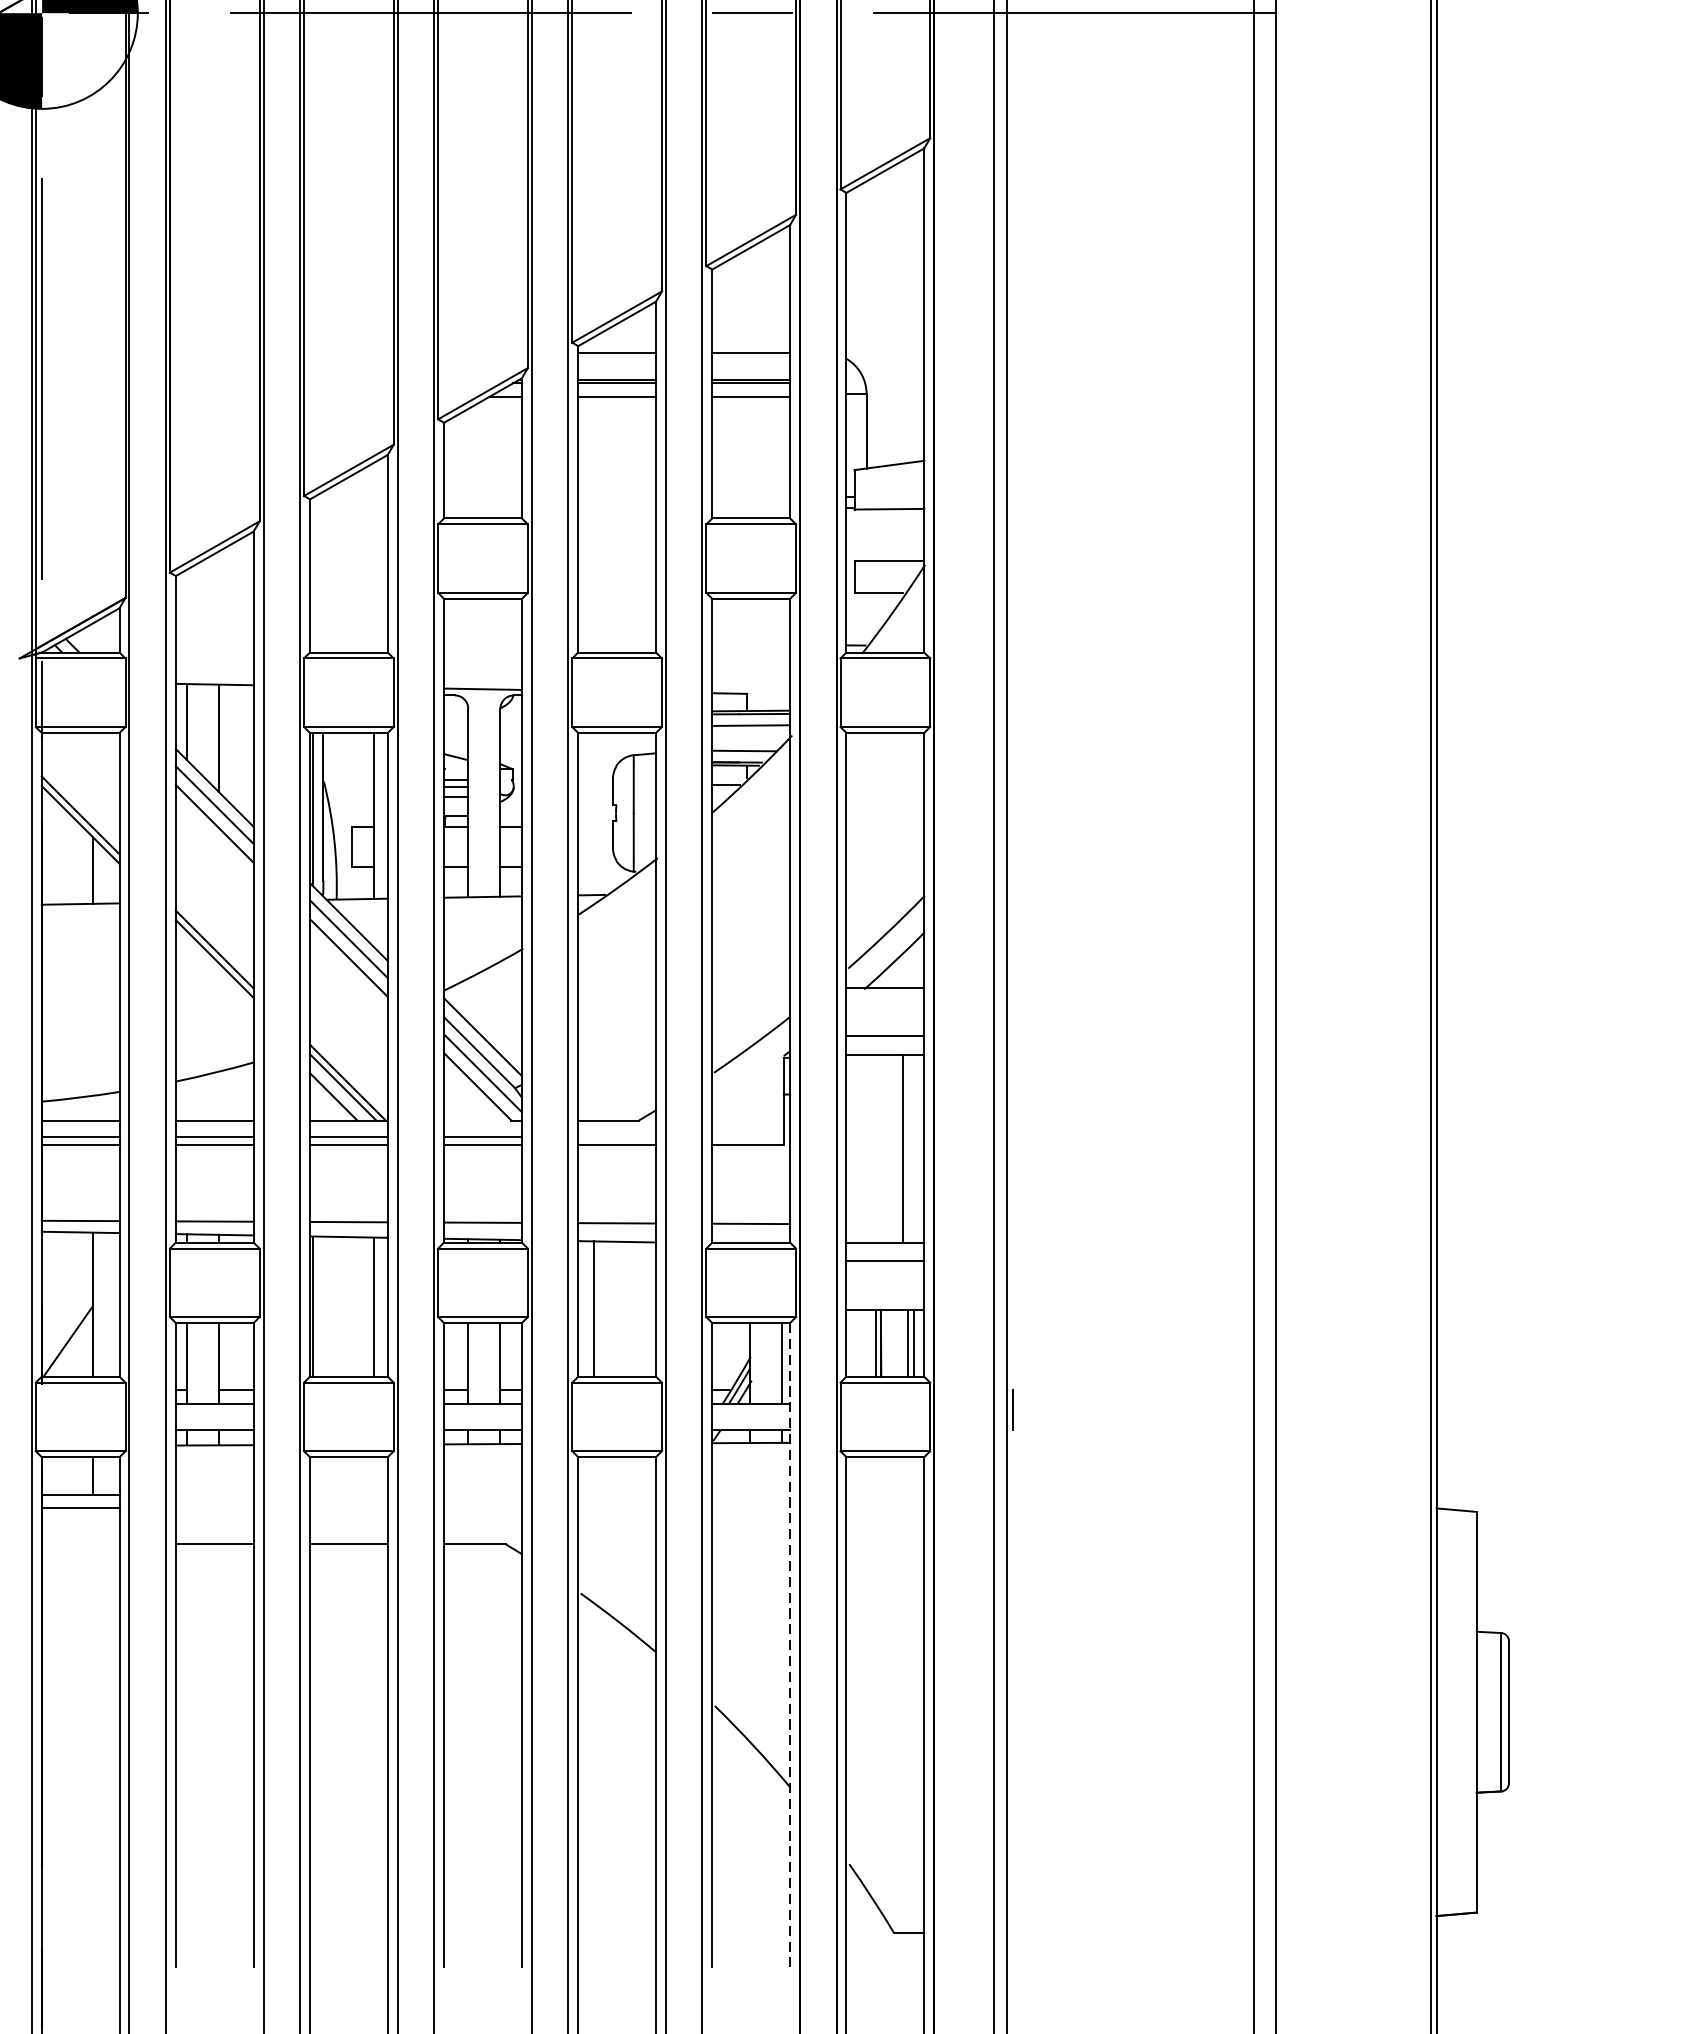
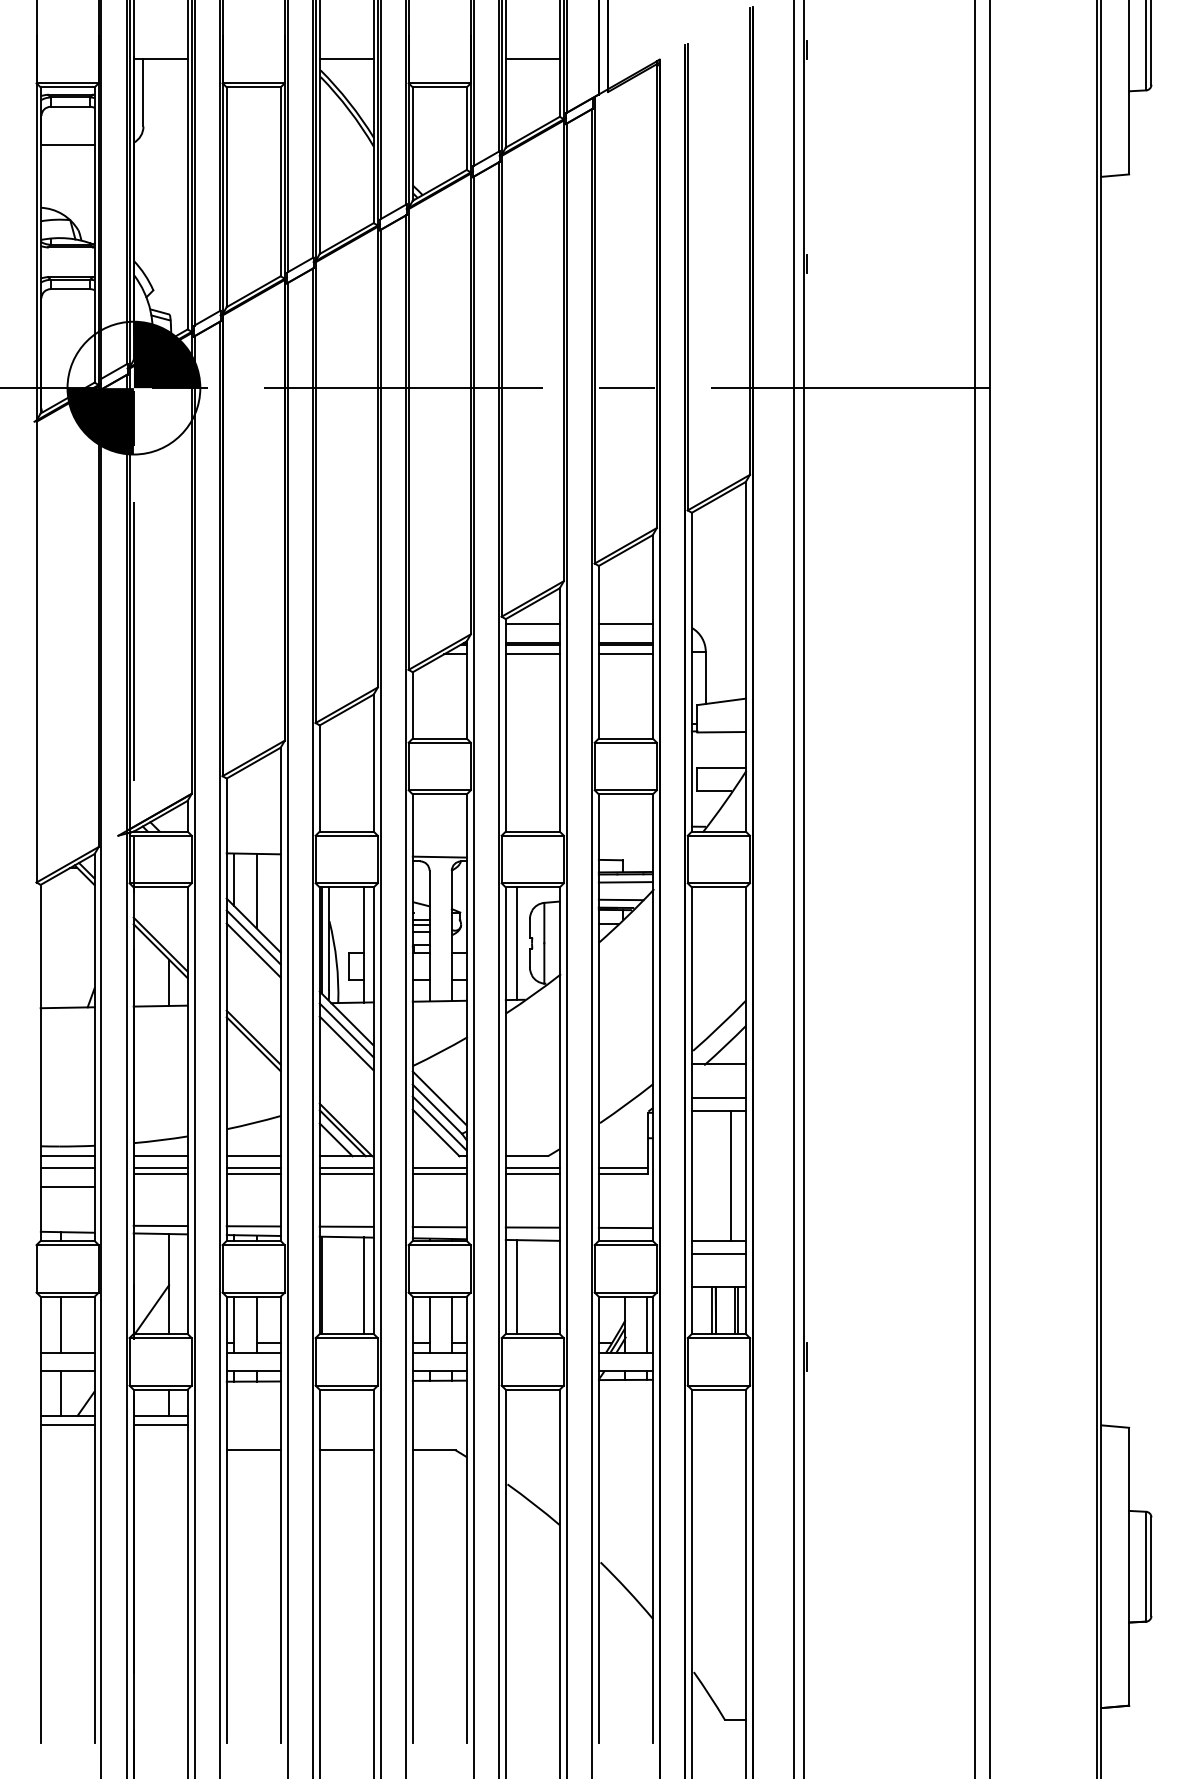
line: (593, 813) -> (516, 943), added
line: (616, 1136) -> (532, 1167), added
line: (747, 1136) -> (623, 1167), added
line: (789, 1645) -> (652, 1520), dashed -> solid

